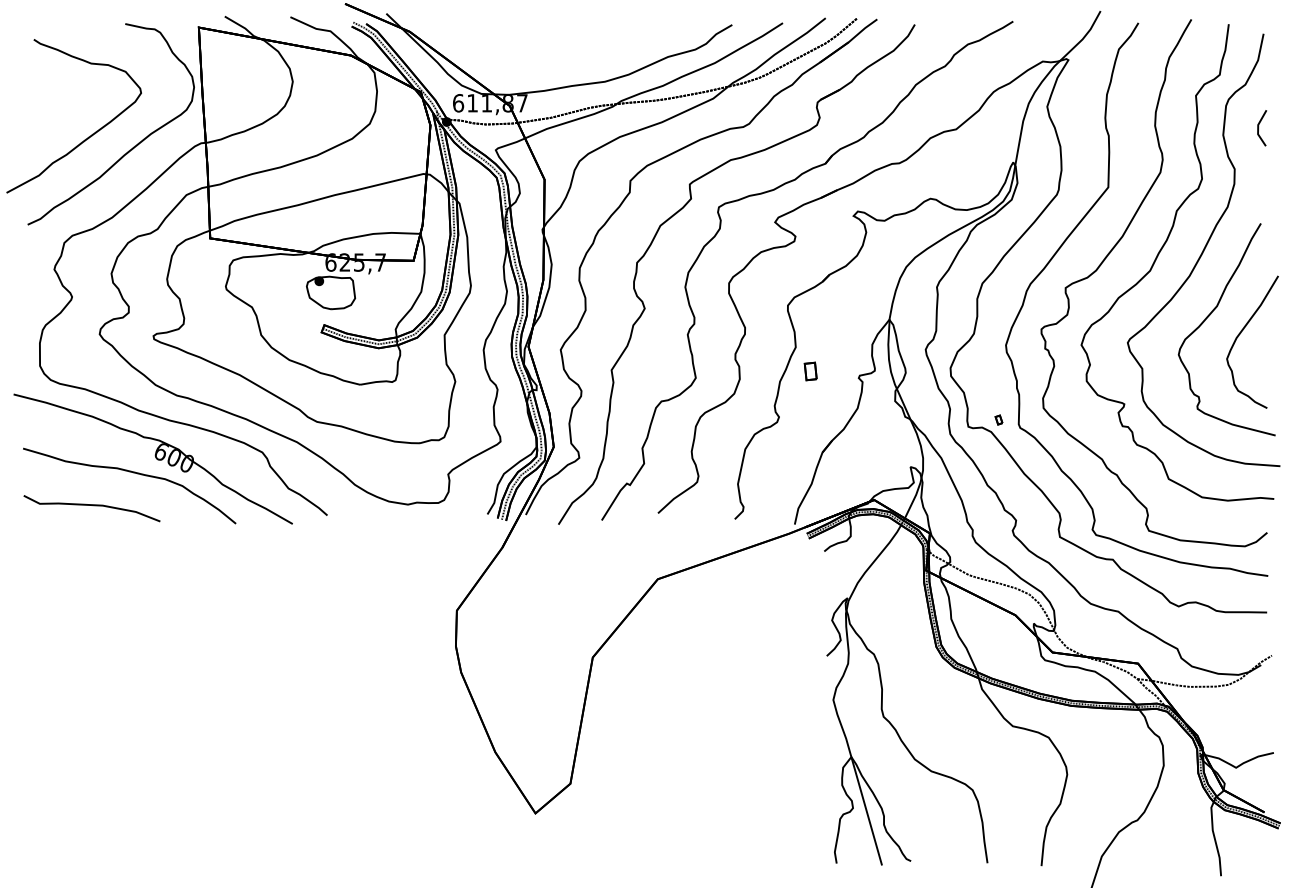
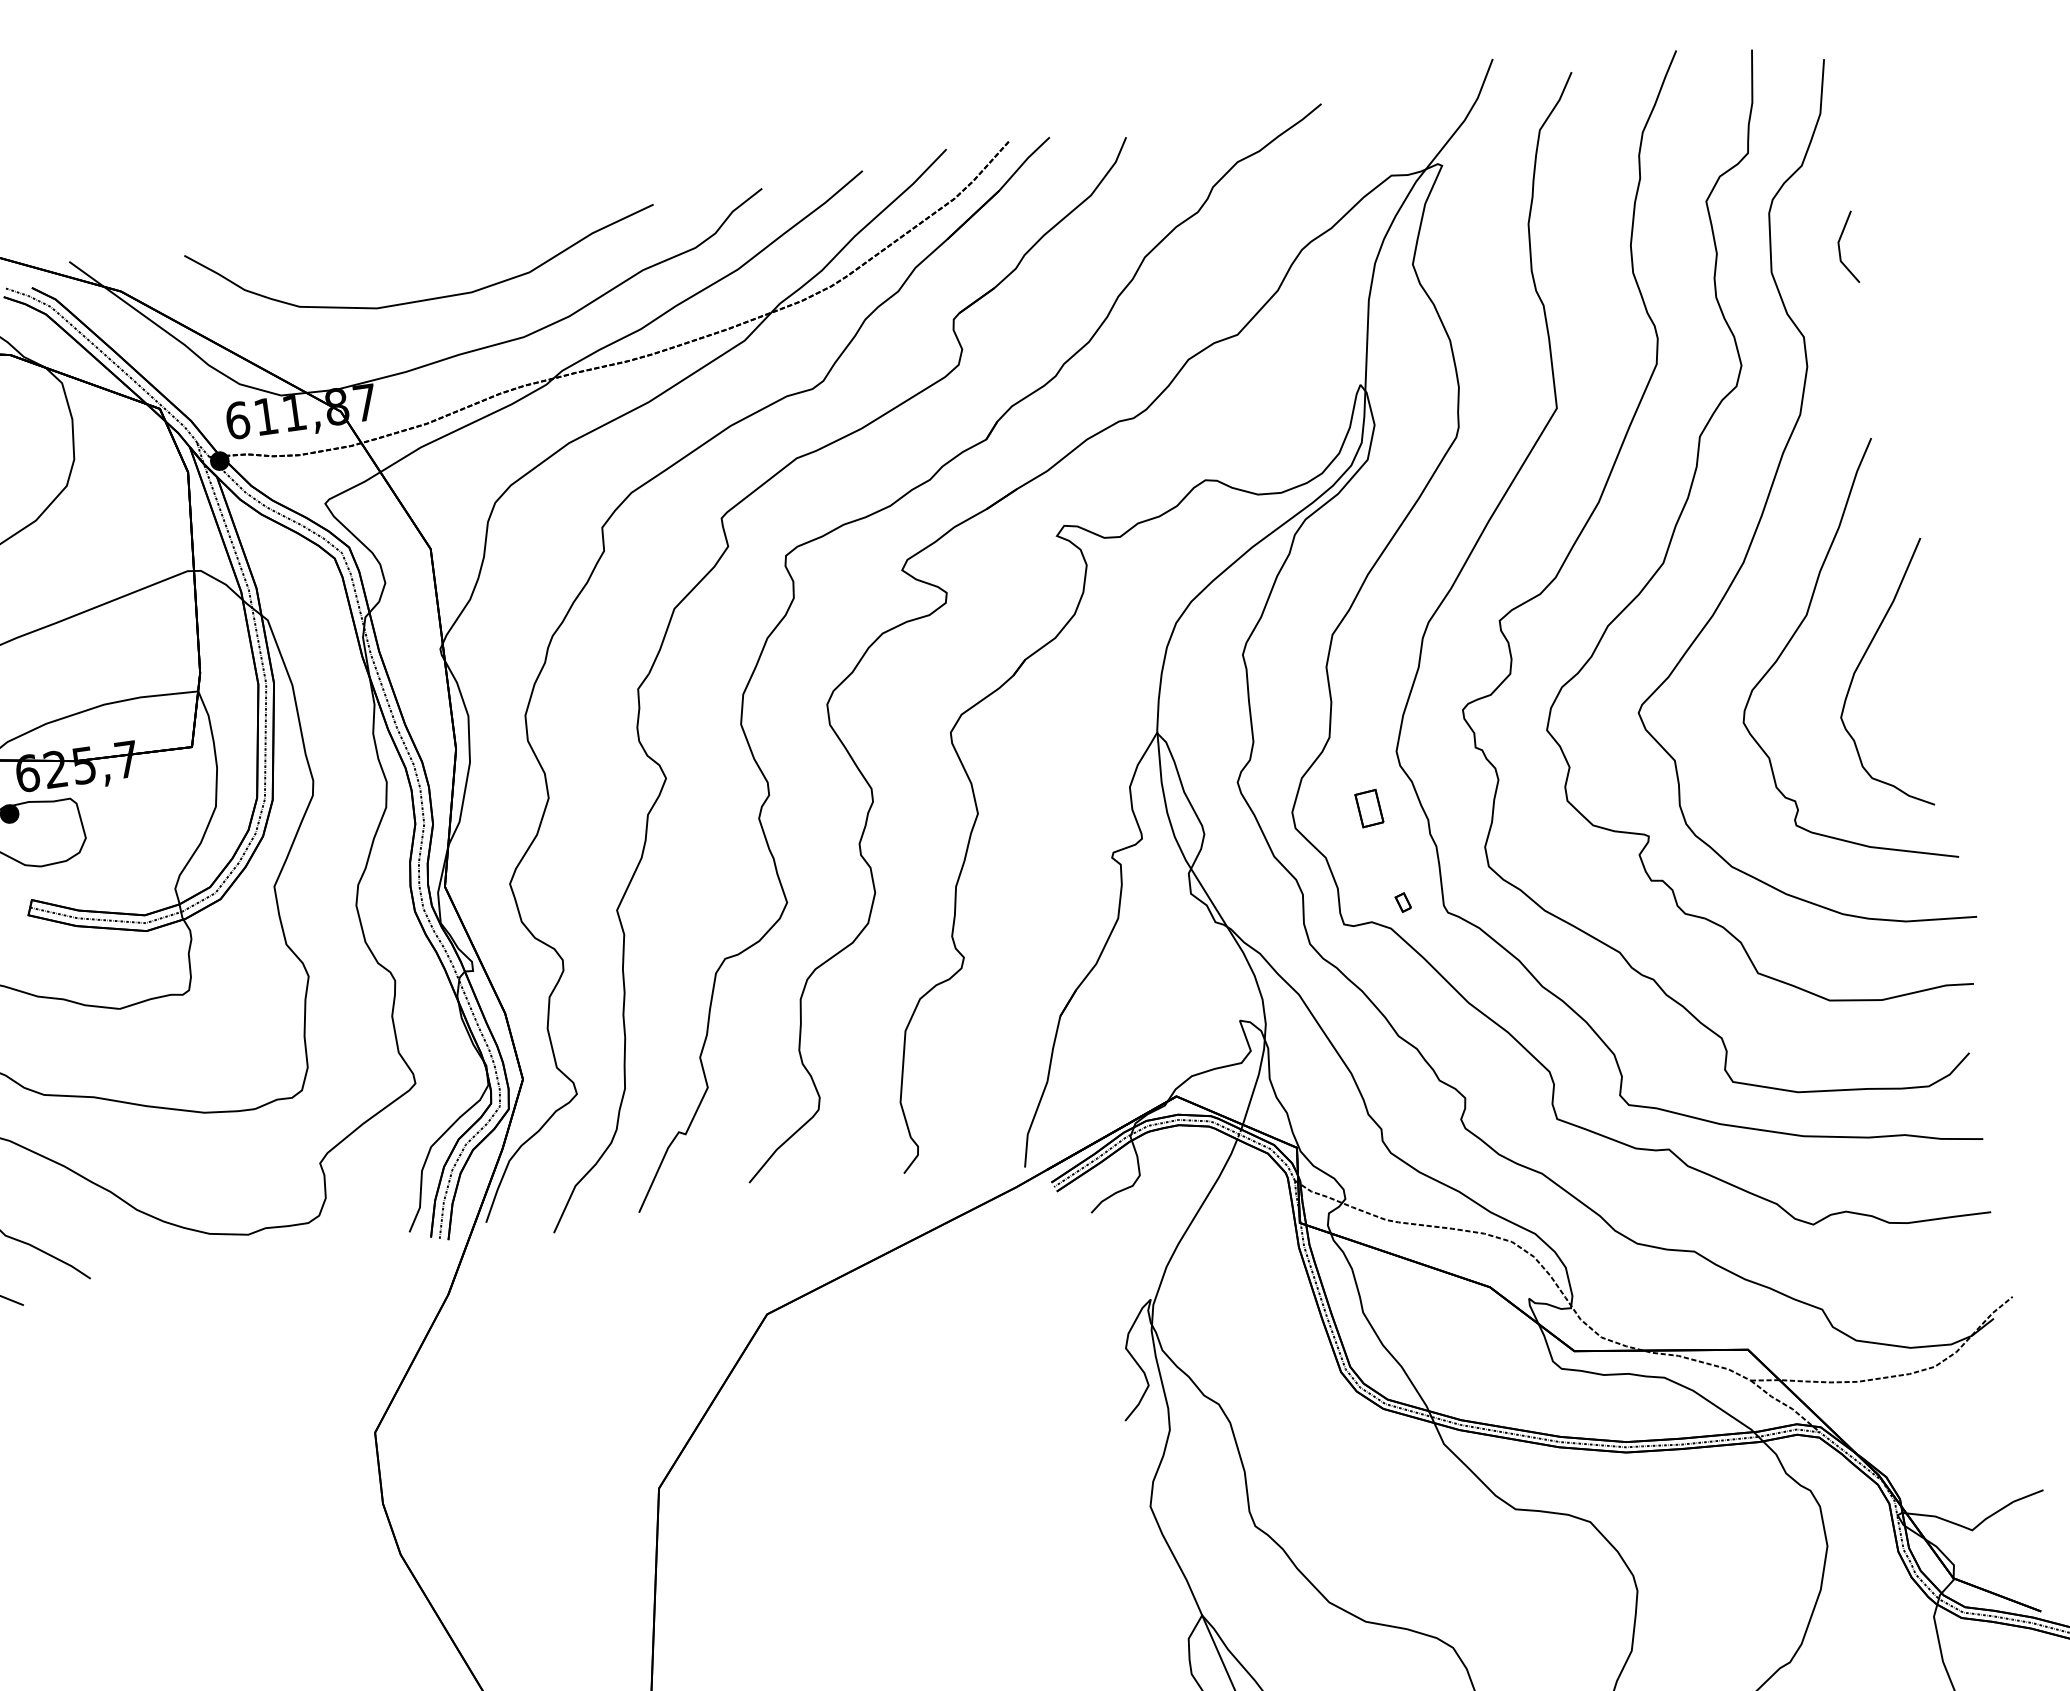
part: (560, 55) -> (428, 297), added
part: (810, 371) -> (1368, 808), moved

